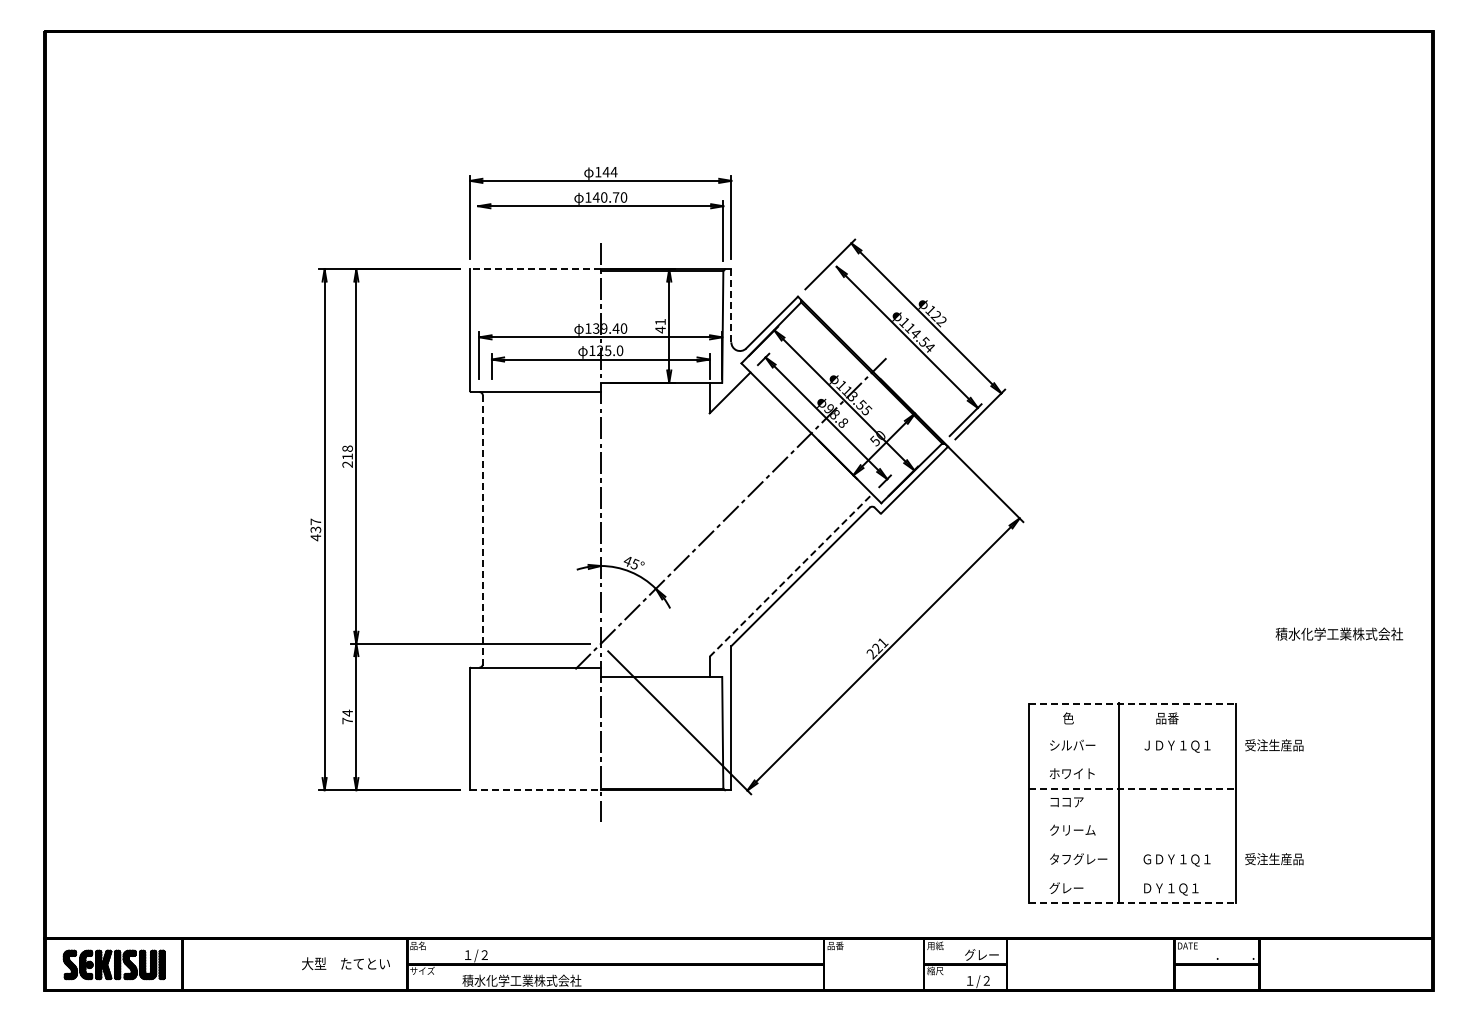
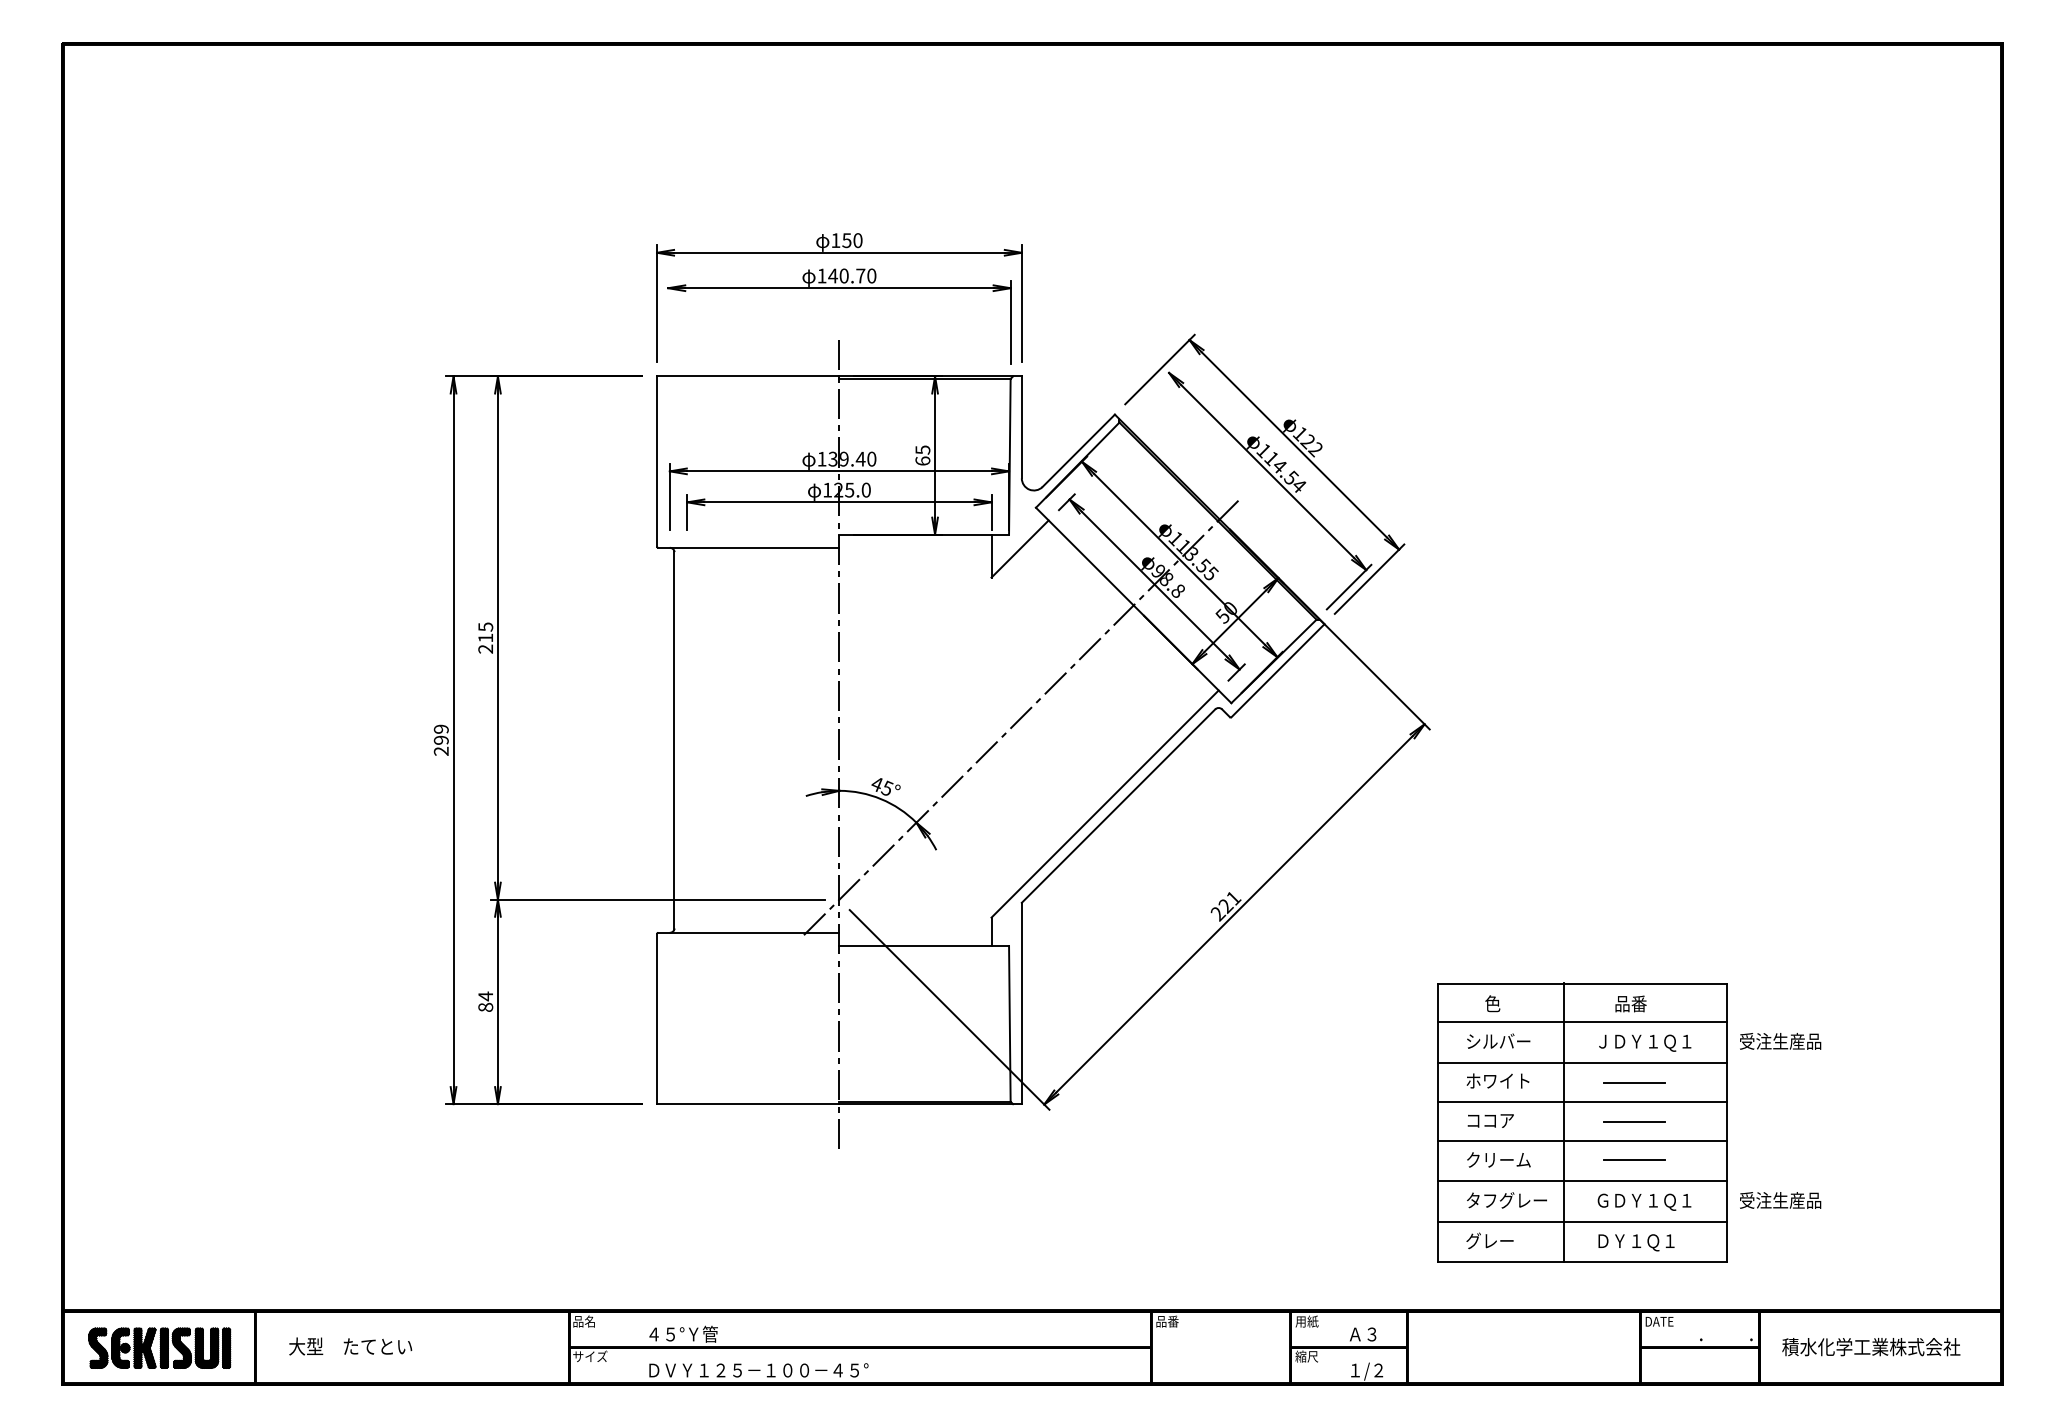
text: (609, 171) -> (851, 239), 144 -> 150
line: (535, 269) -> (748, 376), dashed -> solid
line: (731, 306) -> (1022, 428), dashed -> solid
text: (660, 325) -> (922, 454), 41 -> 65
text: (347, 448) -> (485, 626), 218 -> 215
text: (315, 529) -> (440, 739), 437 -> 299
line: (482, 529) -> (674, 739), dashed -> solid
line: (790, 575) -> (1104, 804), dashed -> solid
text: (1339, 633) -> (1871, 1346), moved
line: (1132, 704) -> (1582, 984), dashed -> solid
text: (347, 720) -> (485, 1006), 74 -> 84
line: (1132, 731) -> (1582, 1022), added
line: (1132, 760) -> (1582, 1062), added
line: (1169, 775) -> (1633, 1083), added
line: (1132, 788) -> (1582, 1101), dashed -> solid
line: (536, 790) -> (749, 1104), dashed -> solid
line: (1169, 802) -> (1633, 1121), added
line: (1132, 816) -> (1582, 1140), added
line: (1169, 830) -> (1633, 1160), added
line: (1132, 845) -> (1582, 1181), added
line: (1132, 874) -> (1582, 1221), added
line: (1132, 903) -> (1582, 1262), dashed -> solid
text: (981, 954) -> (1371, 1333), グレー -> Ａ３
text: (488, 955) -> (682, 1335), １/２ -> ４５°Ｙ管
text: (345, 963) -> (350, 1346), moved
text: (541, 980) -> (756, 1369), 積水化学工業株式会社 -> ＤＶＹ１２５－１００－４５°

